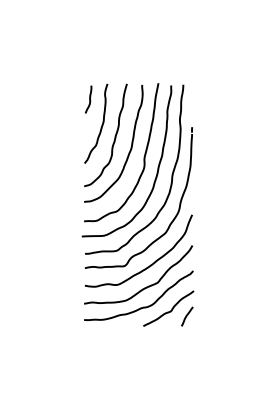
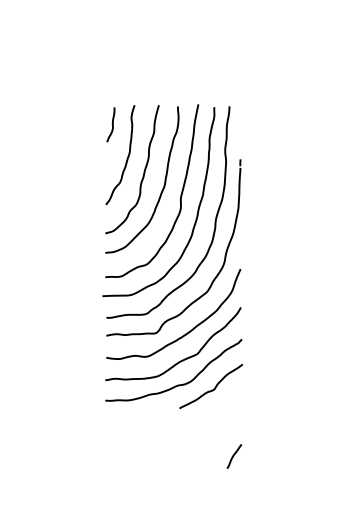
line: (187, 316) -> (234, 456), moved

